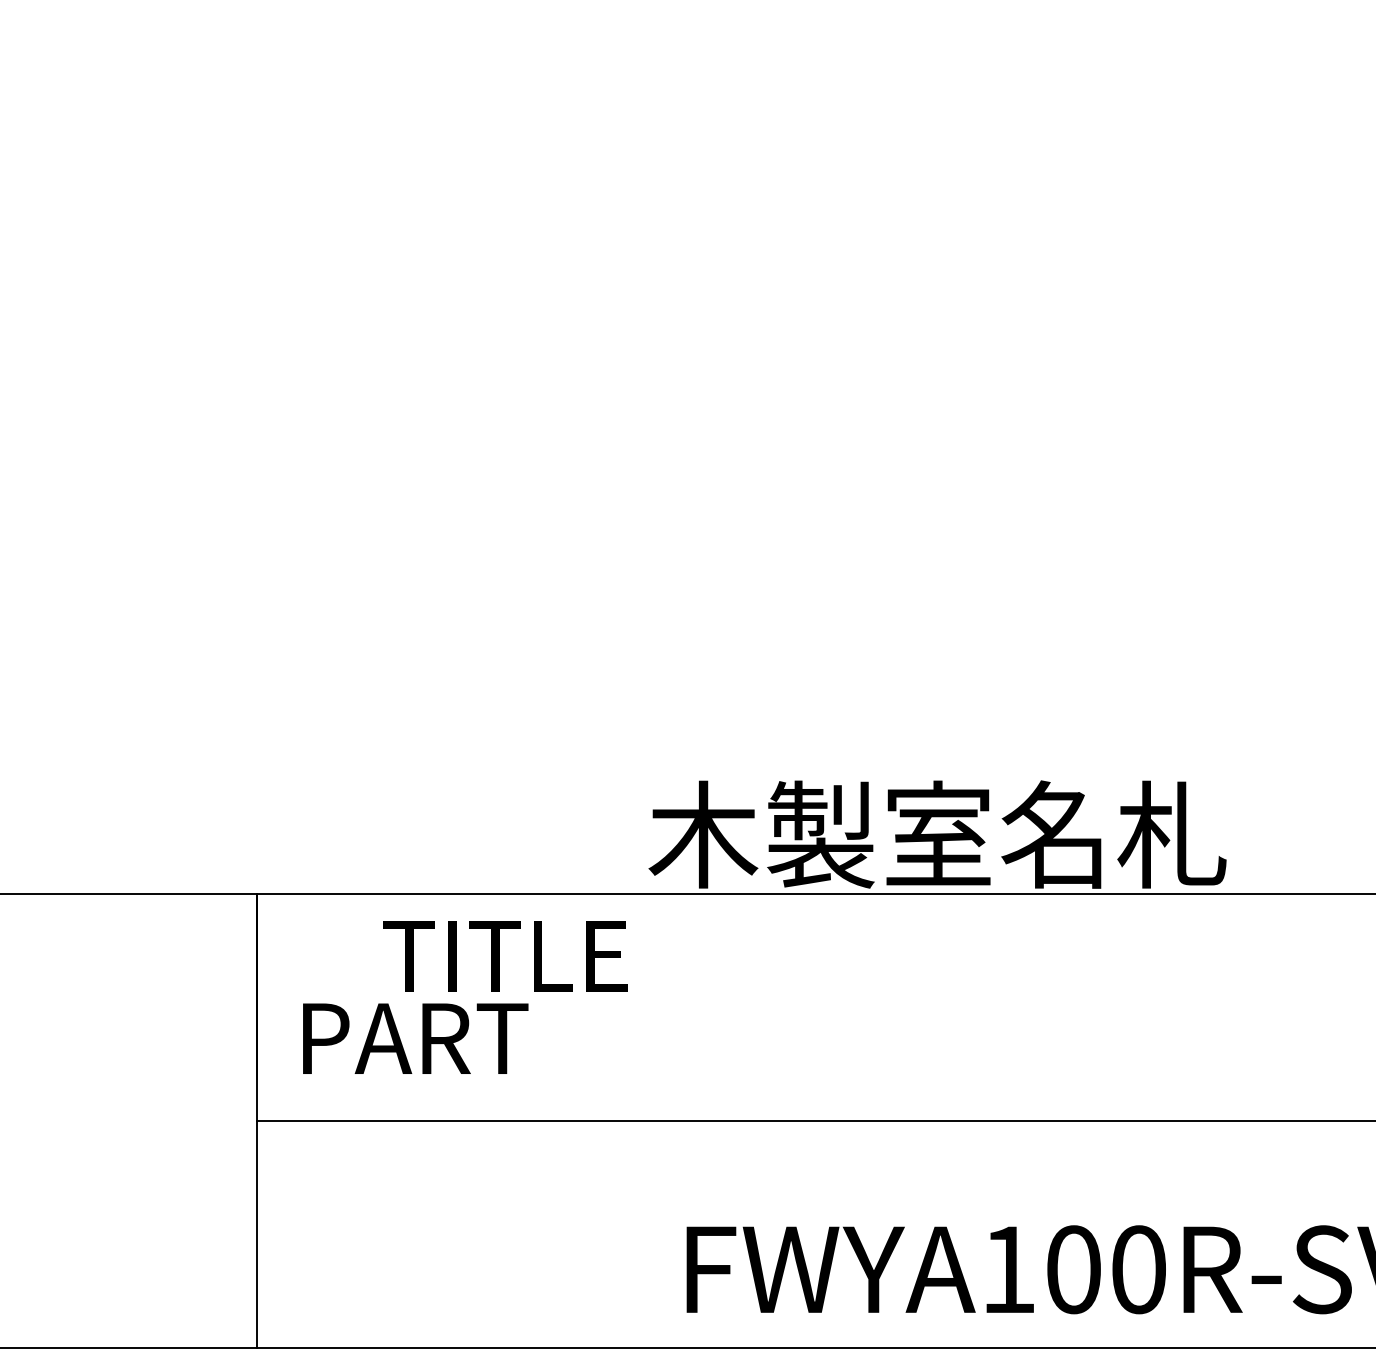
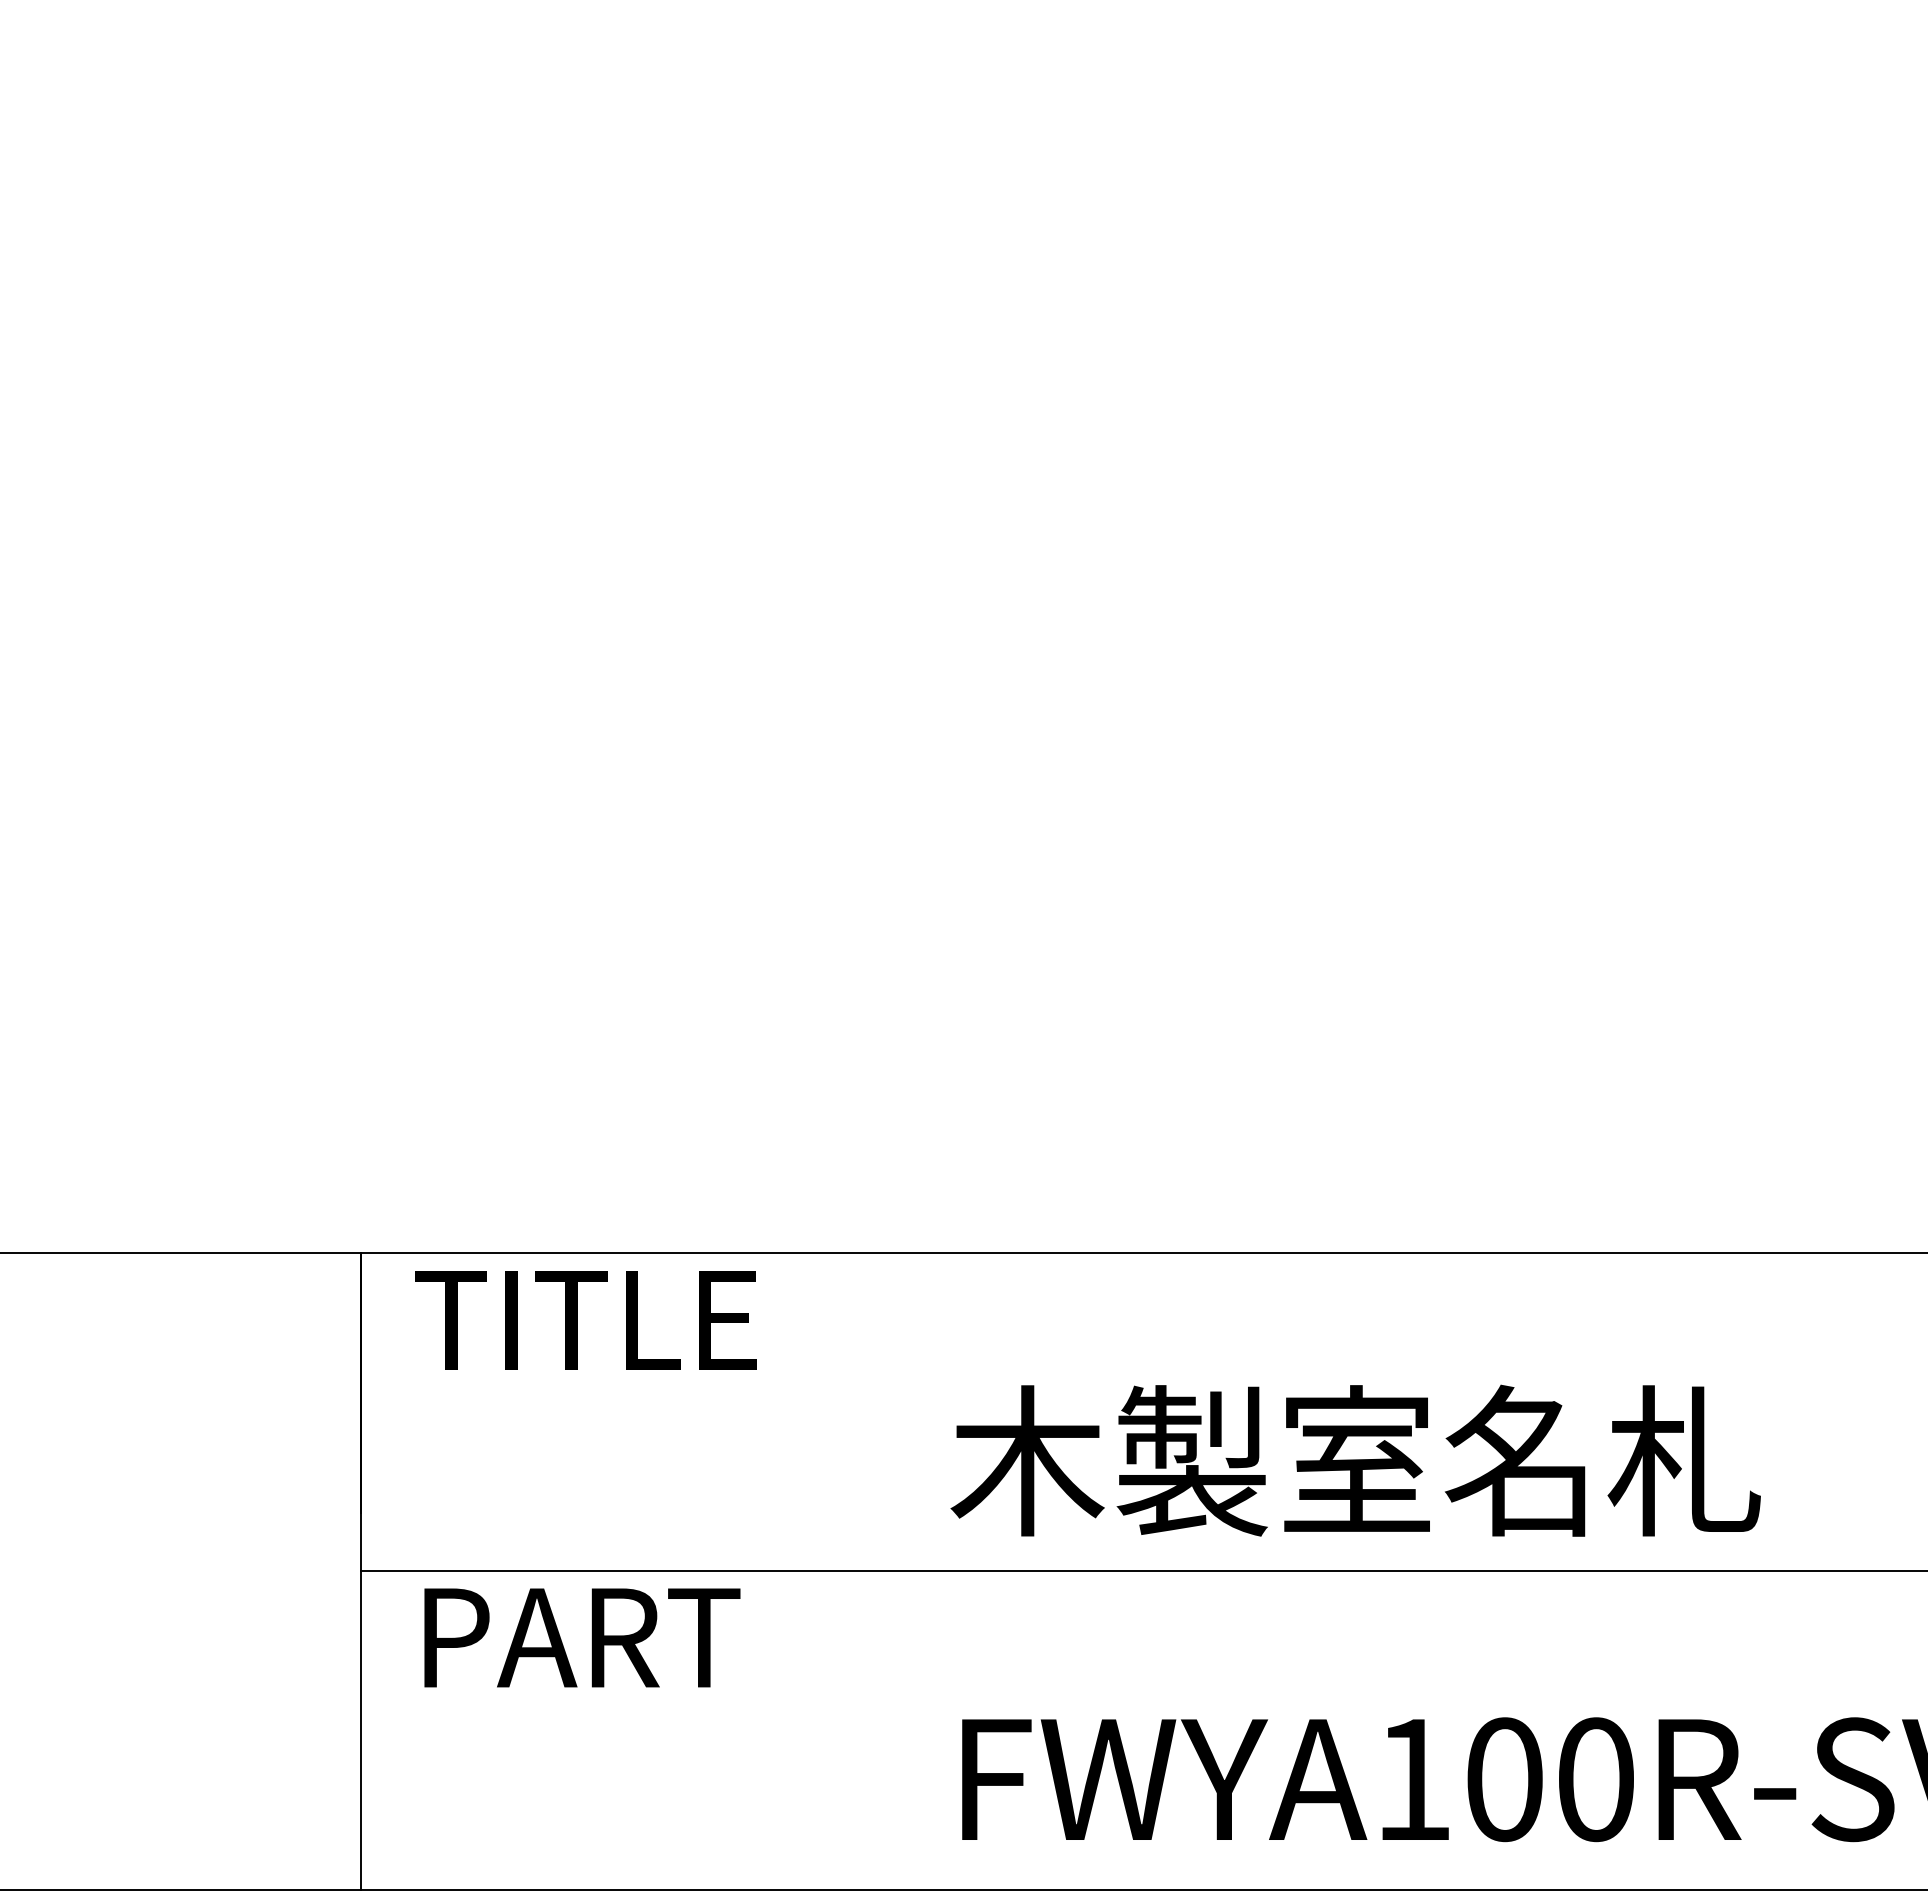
text: (937, 834) -> (1355, 1460), moved
text: (504, 956) -> (585, 1320), moved
text: (415, 1038) -> (582, 1637), moved

